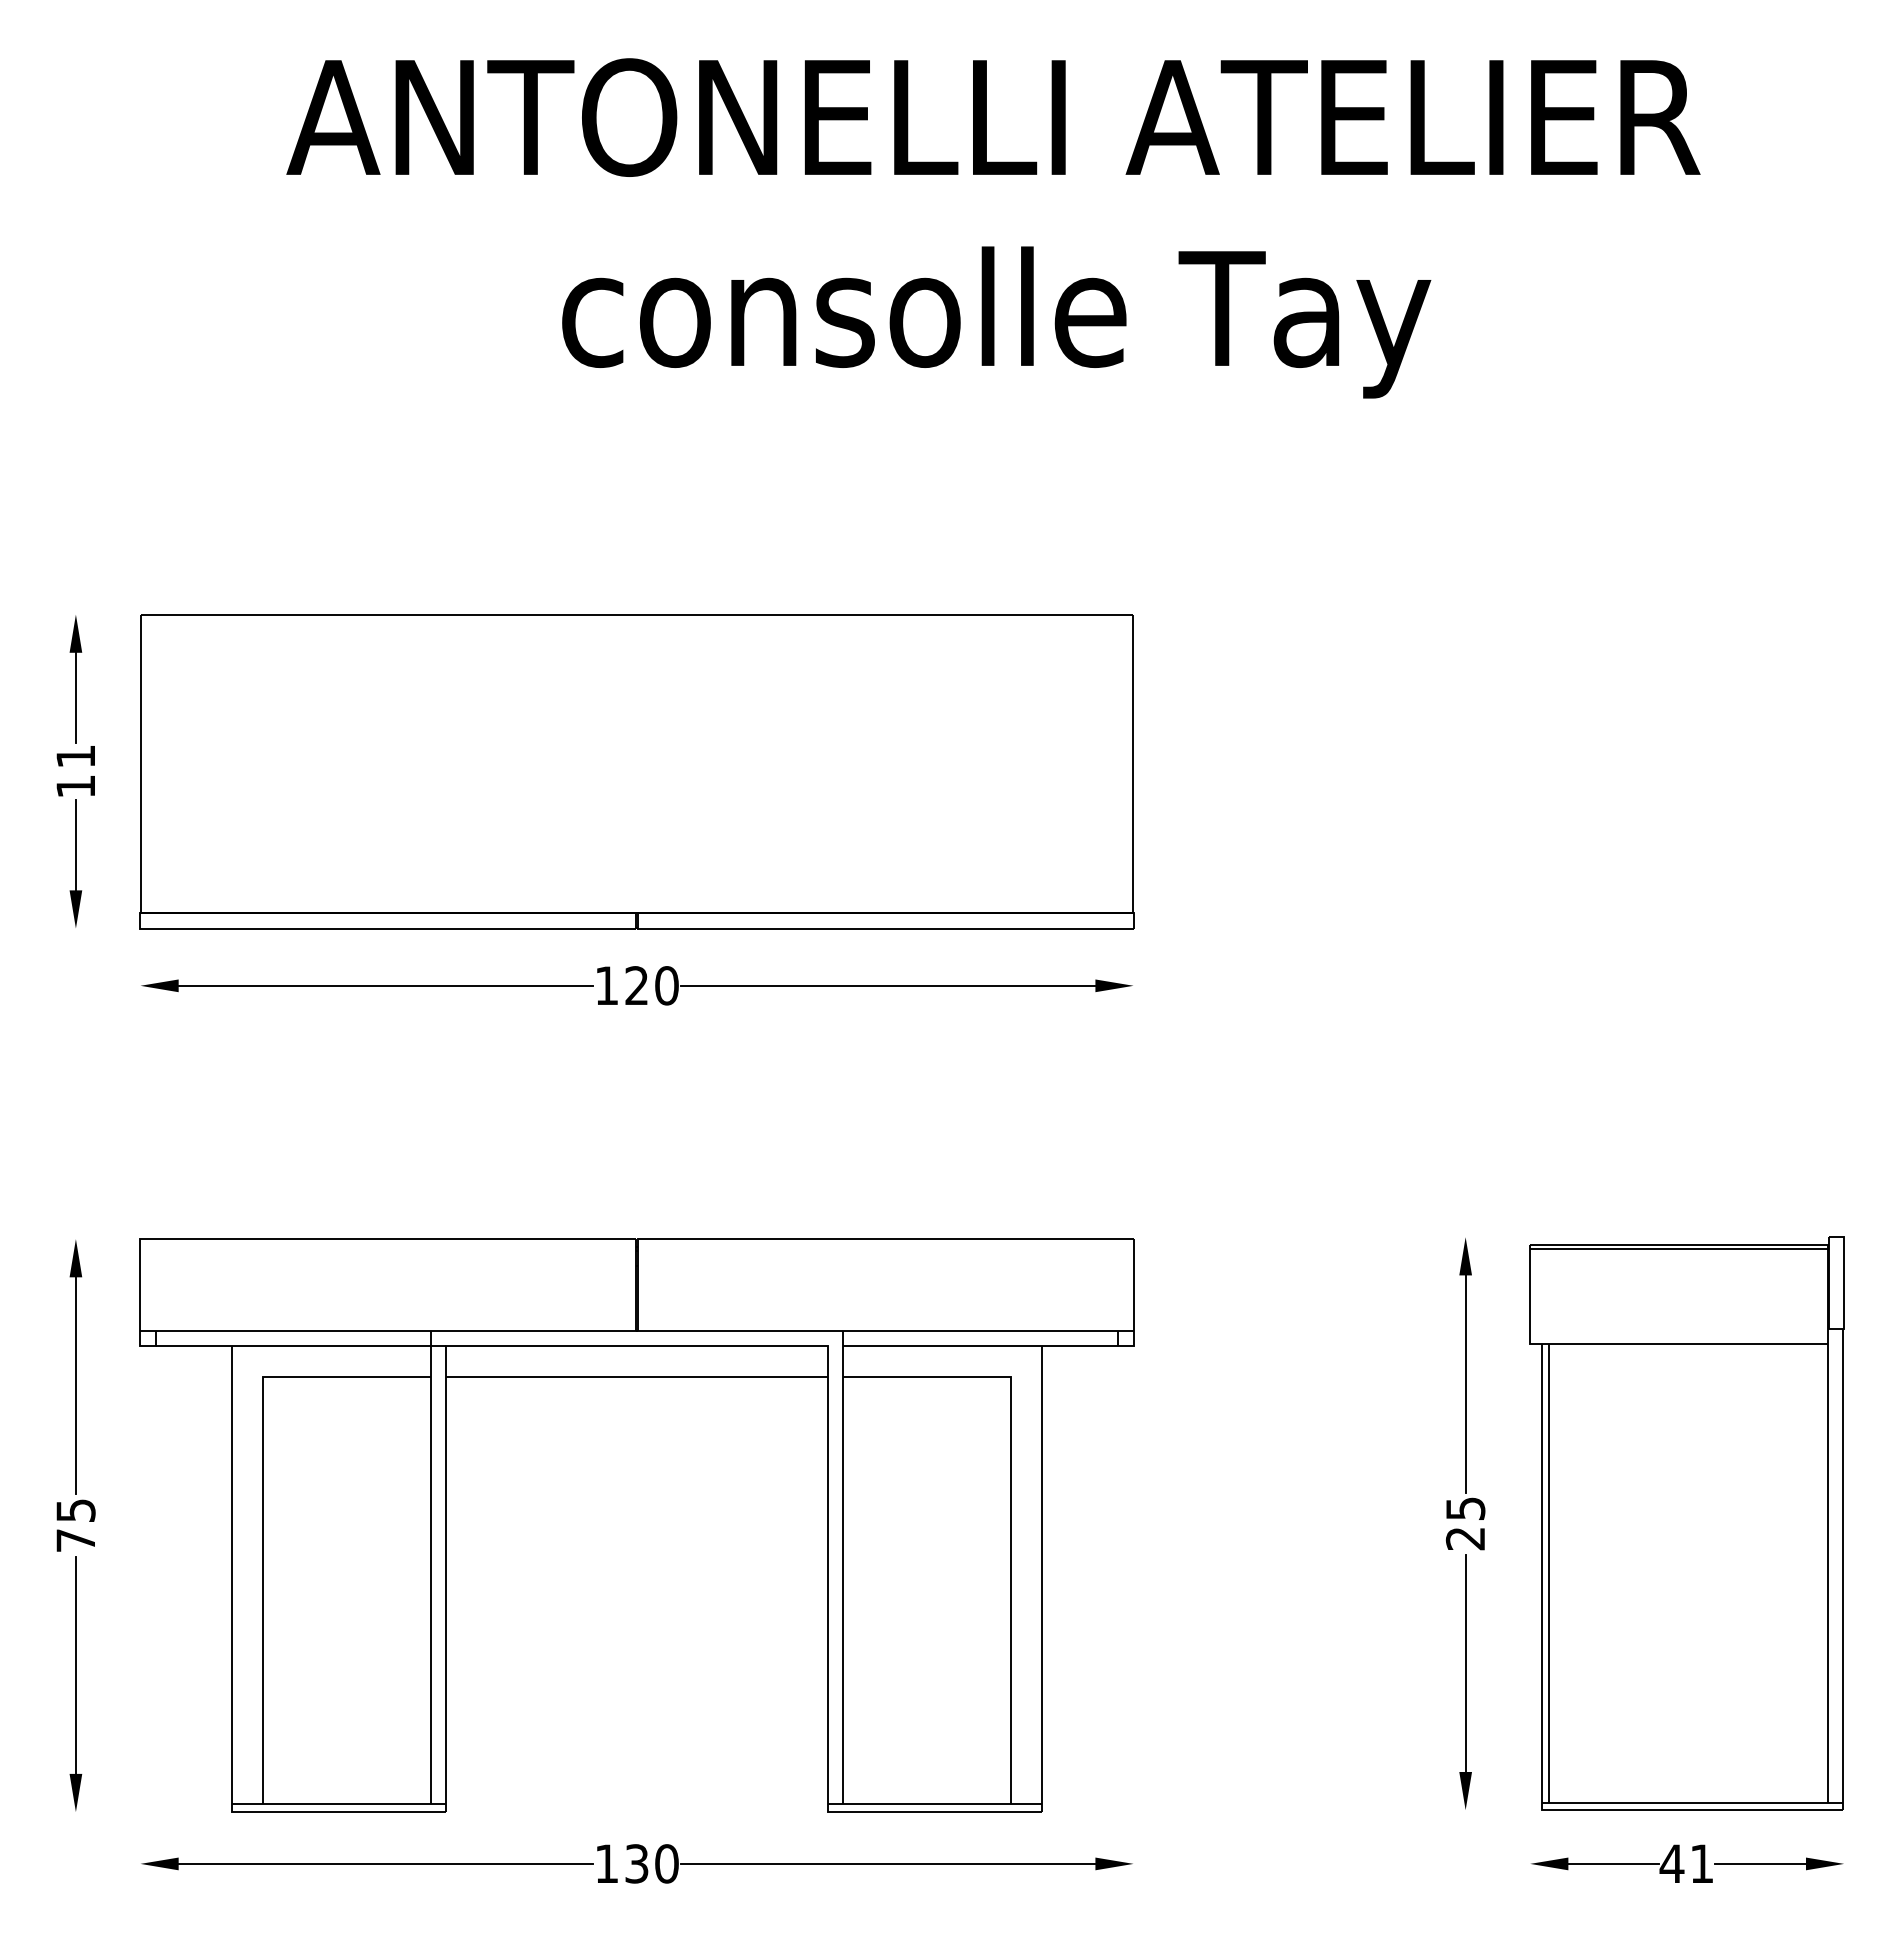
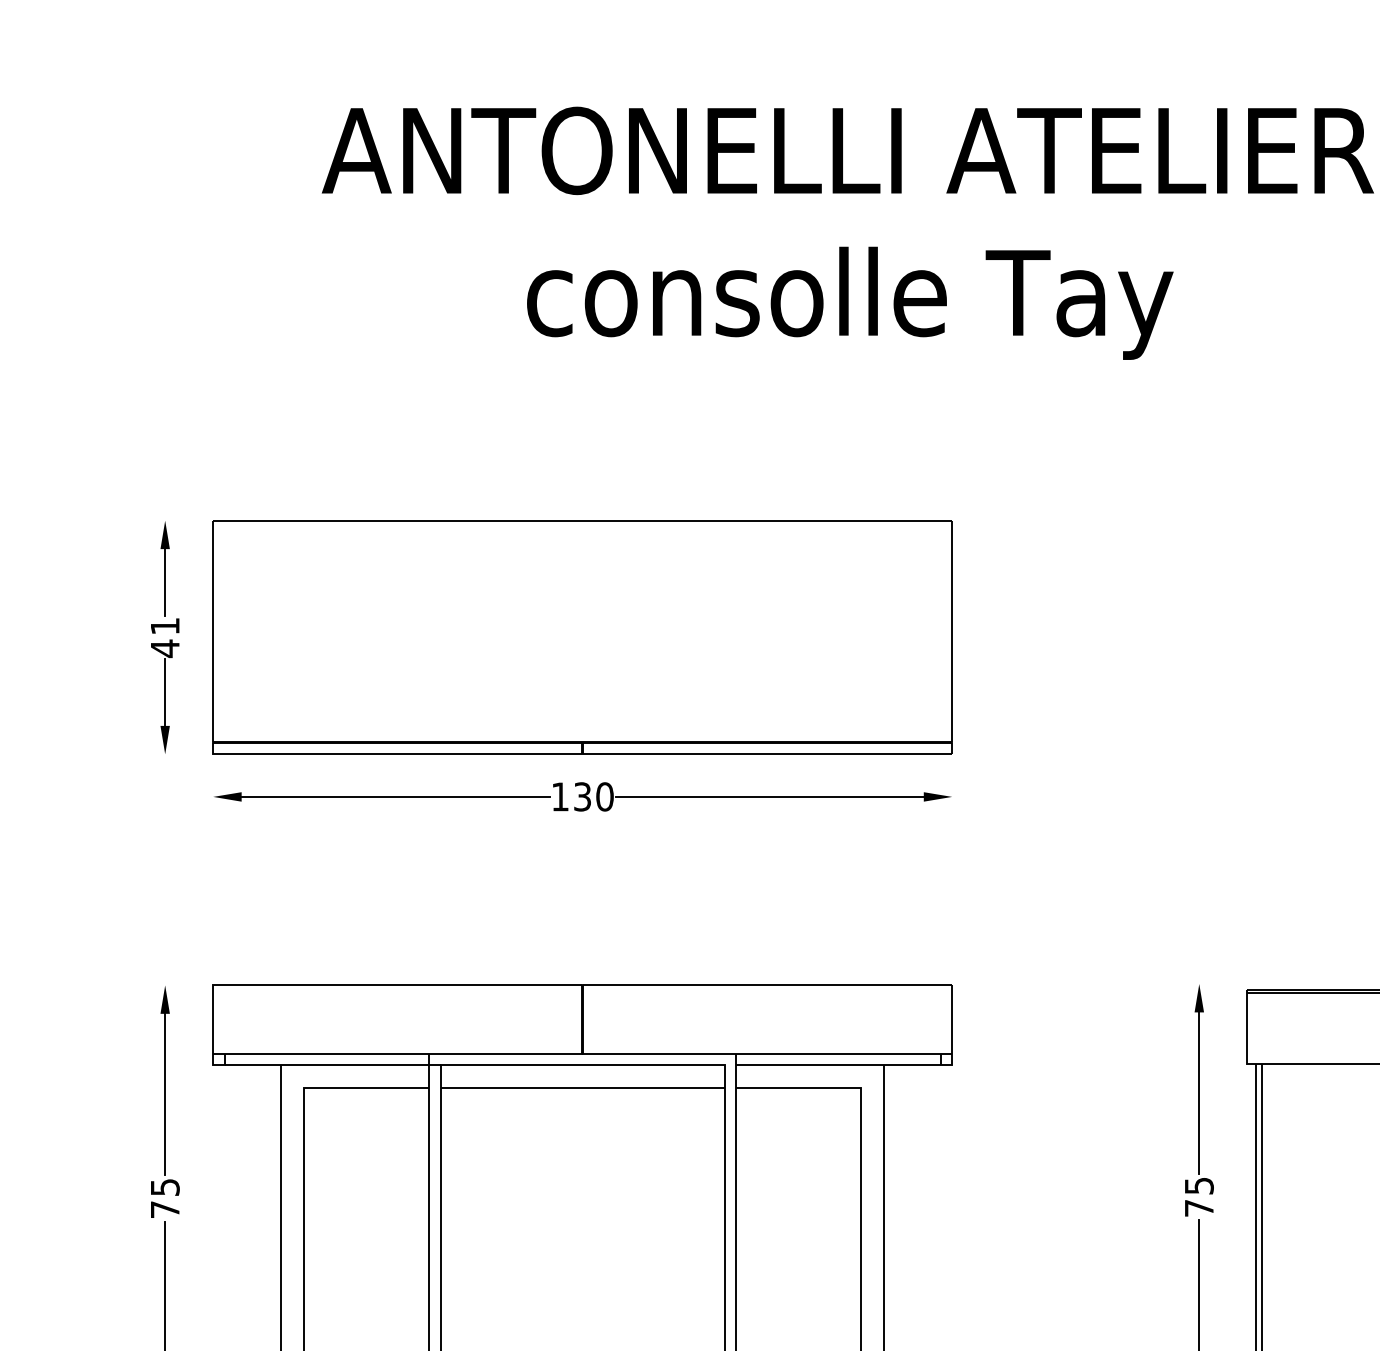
text: (75, 786) -> (164, 648), 11 -> 41
text: (636, 985) -> (582, 796), 120 -> 130
text: (1464, 1538) -> (1198, 1208), 25 -> 75

